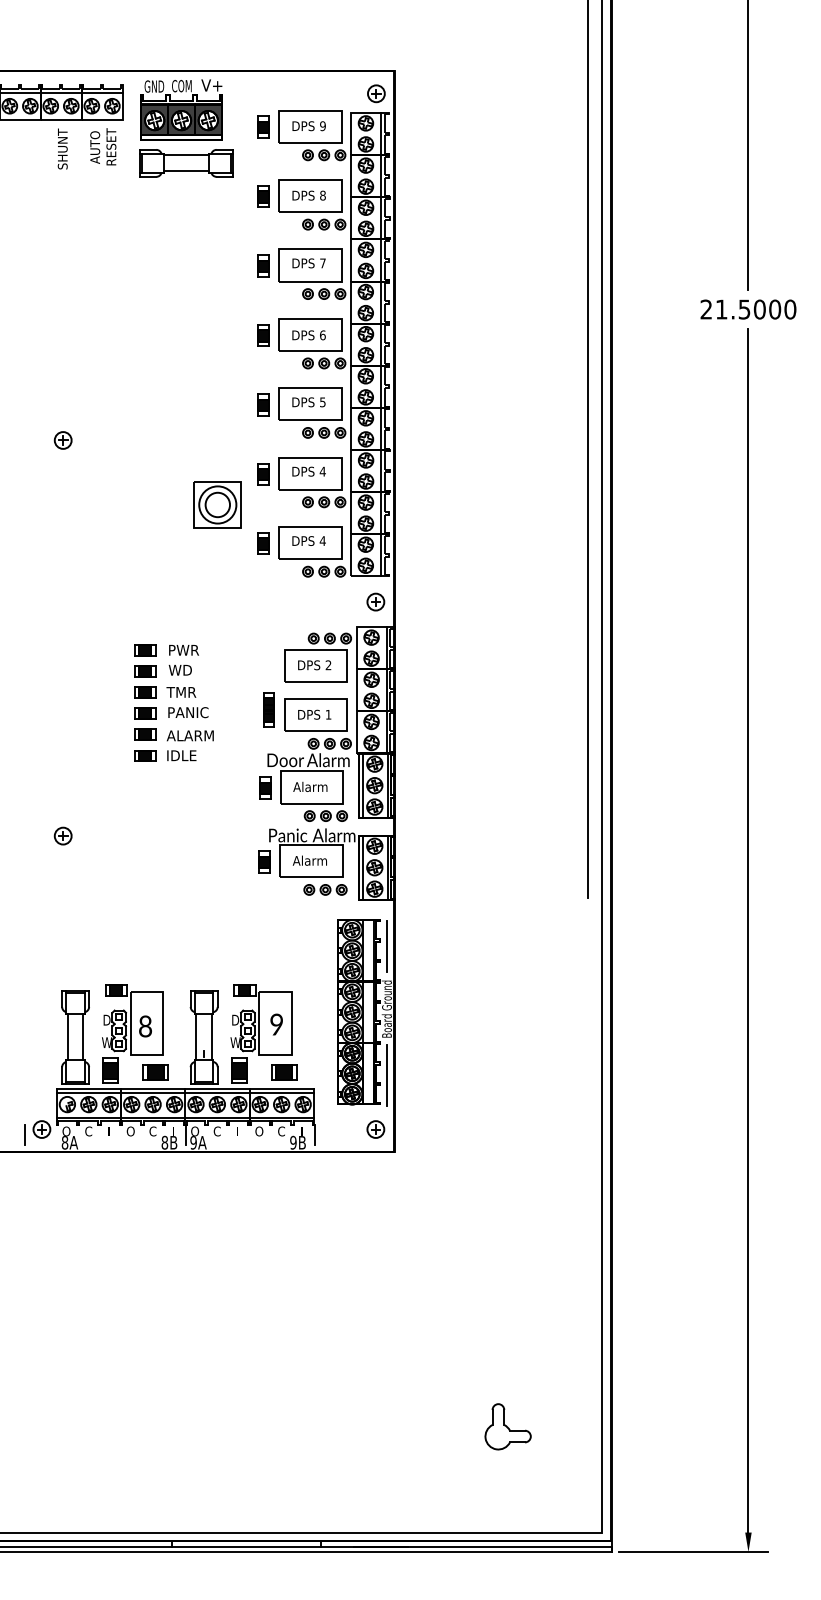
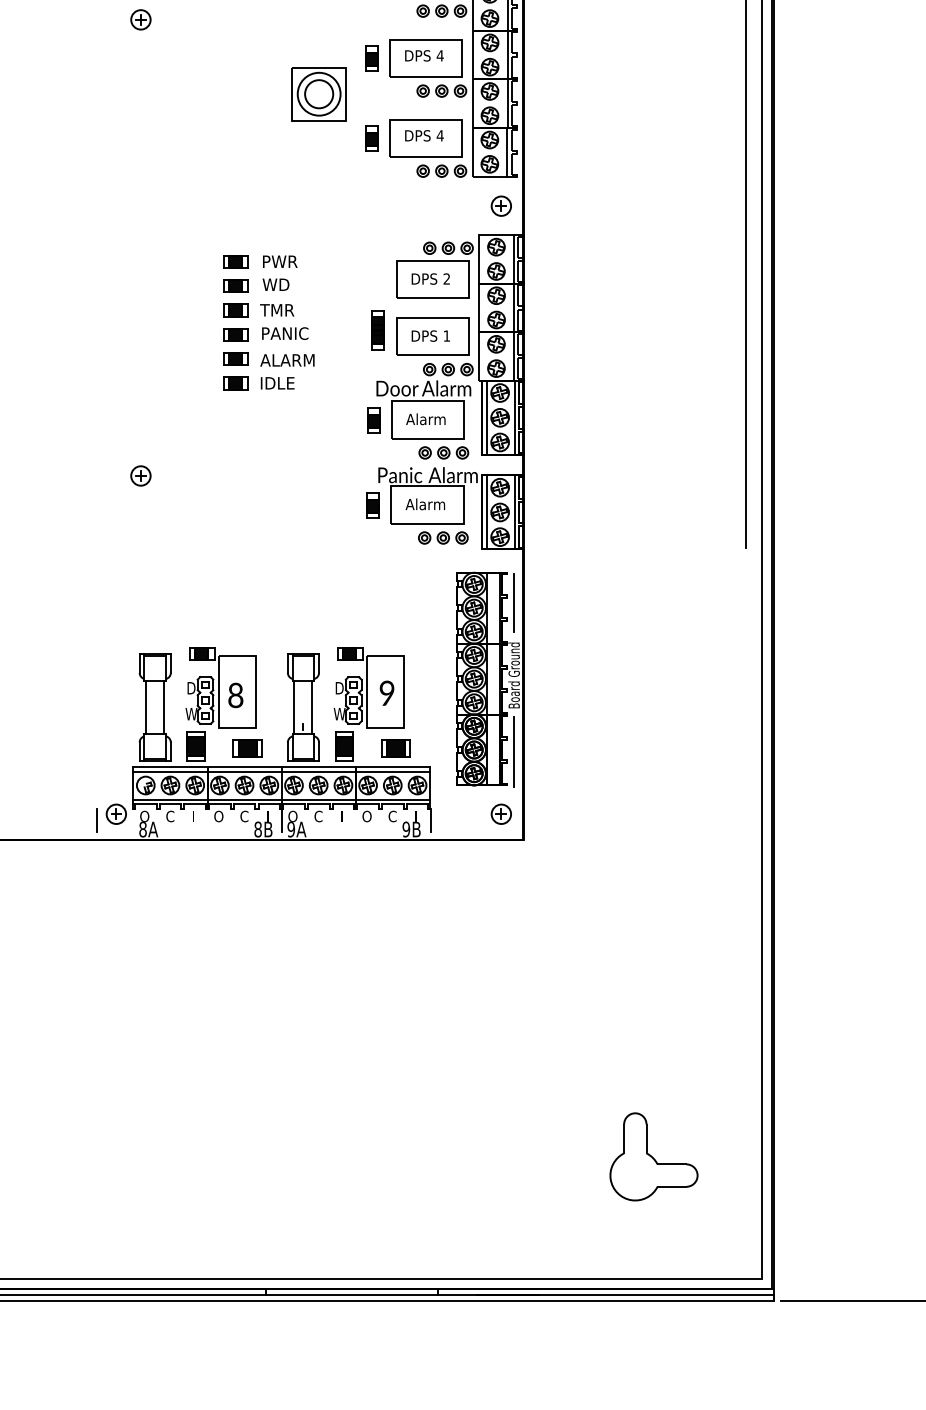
part: (507, 1426) -> (653, 1156), size x1.67

